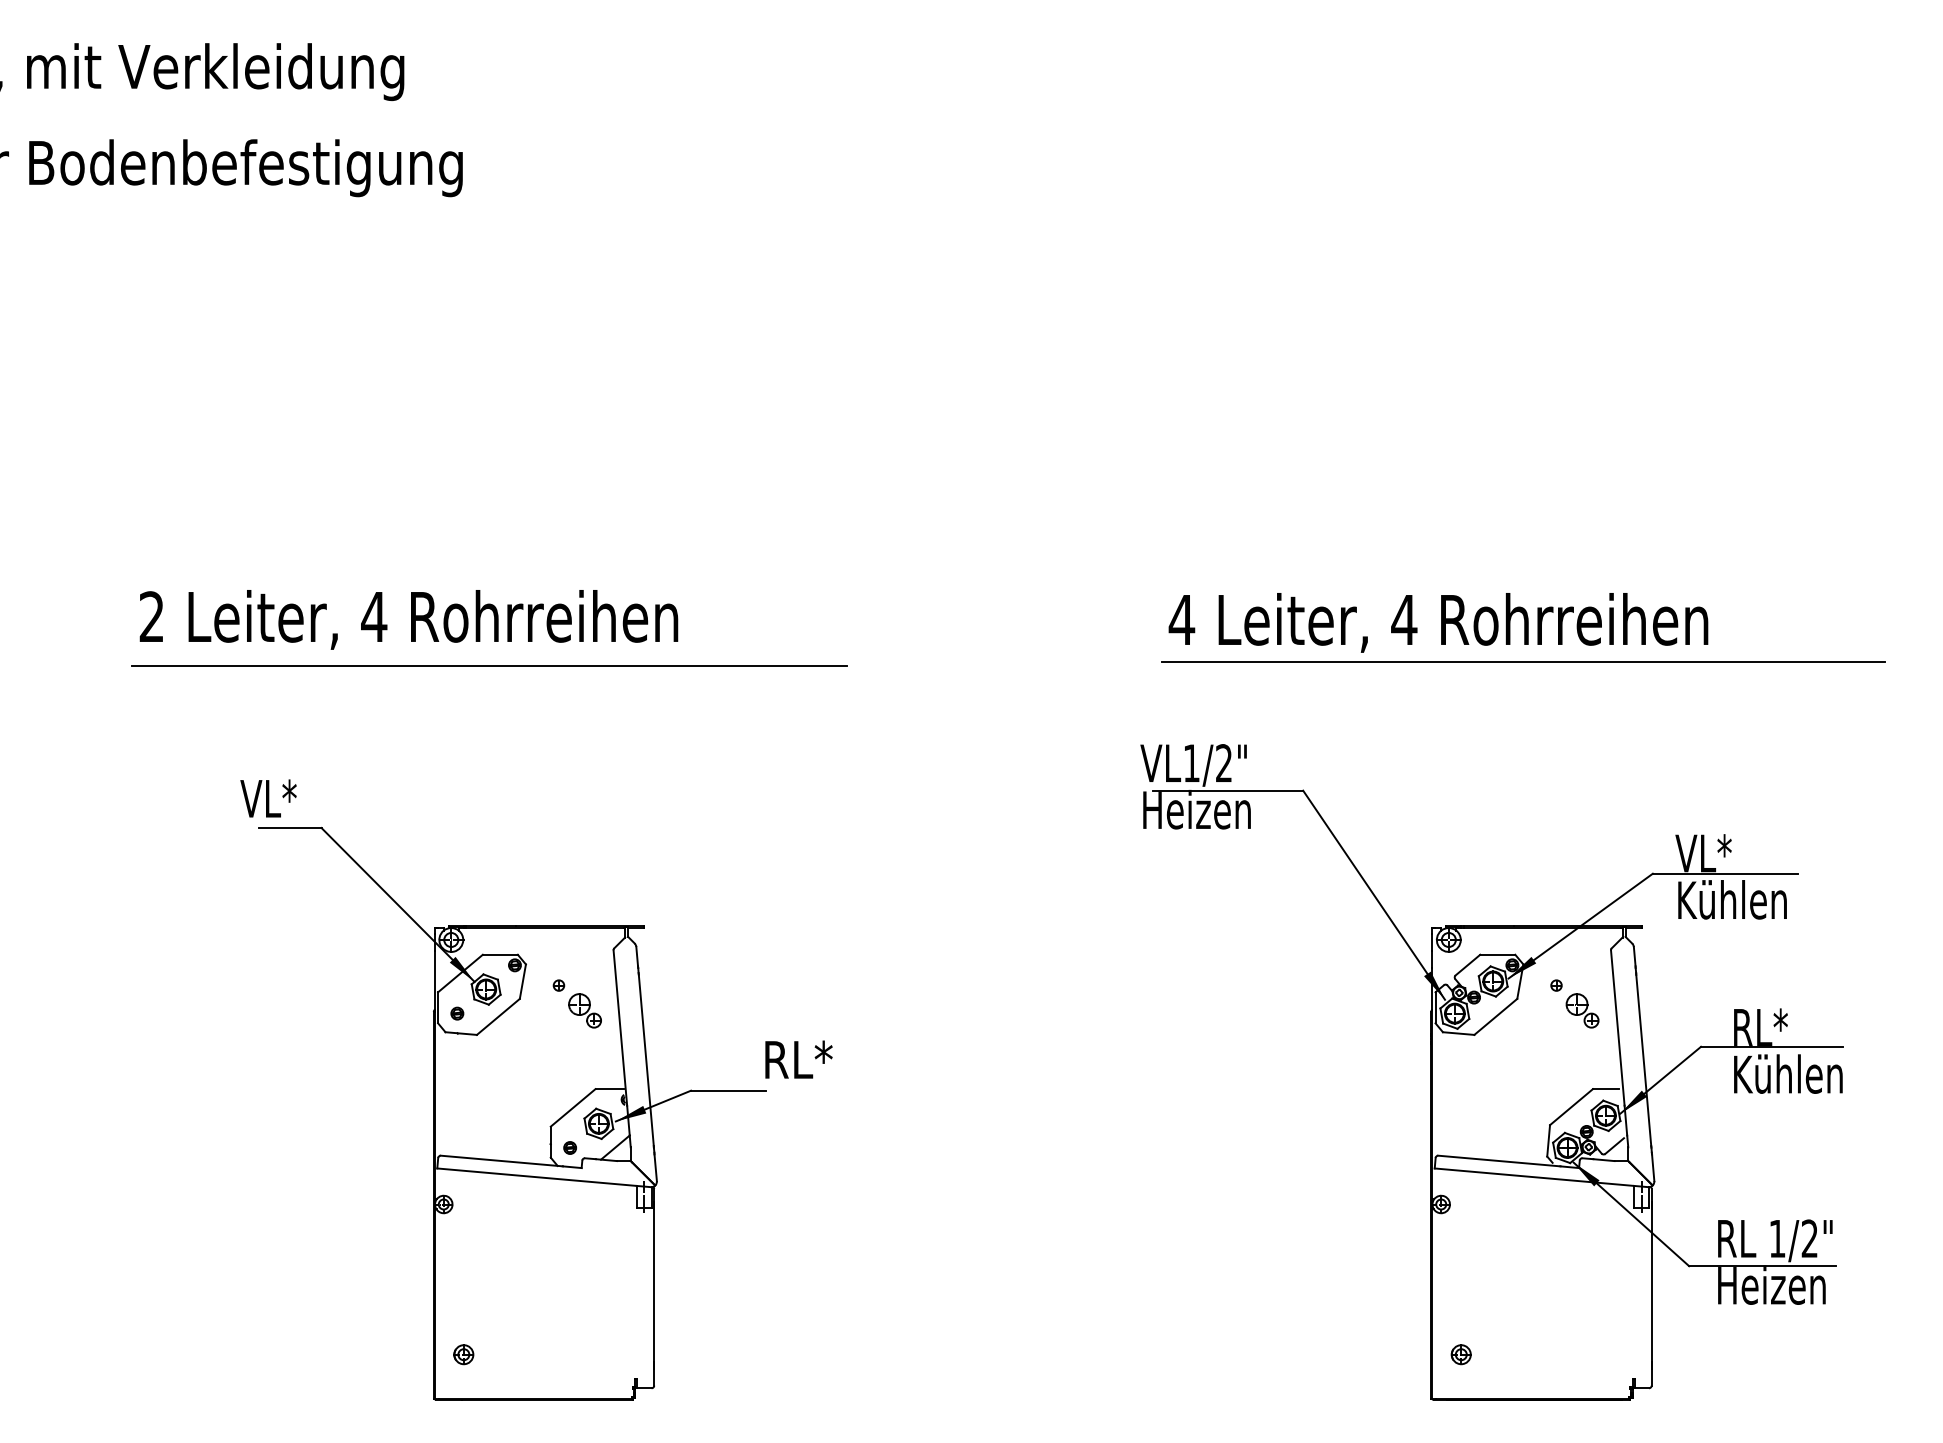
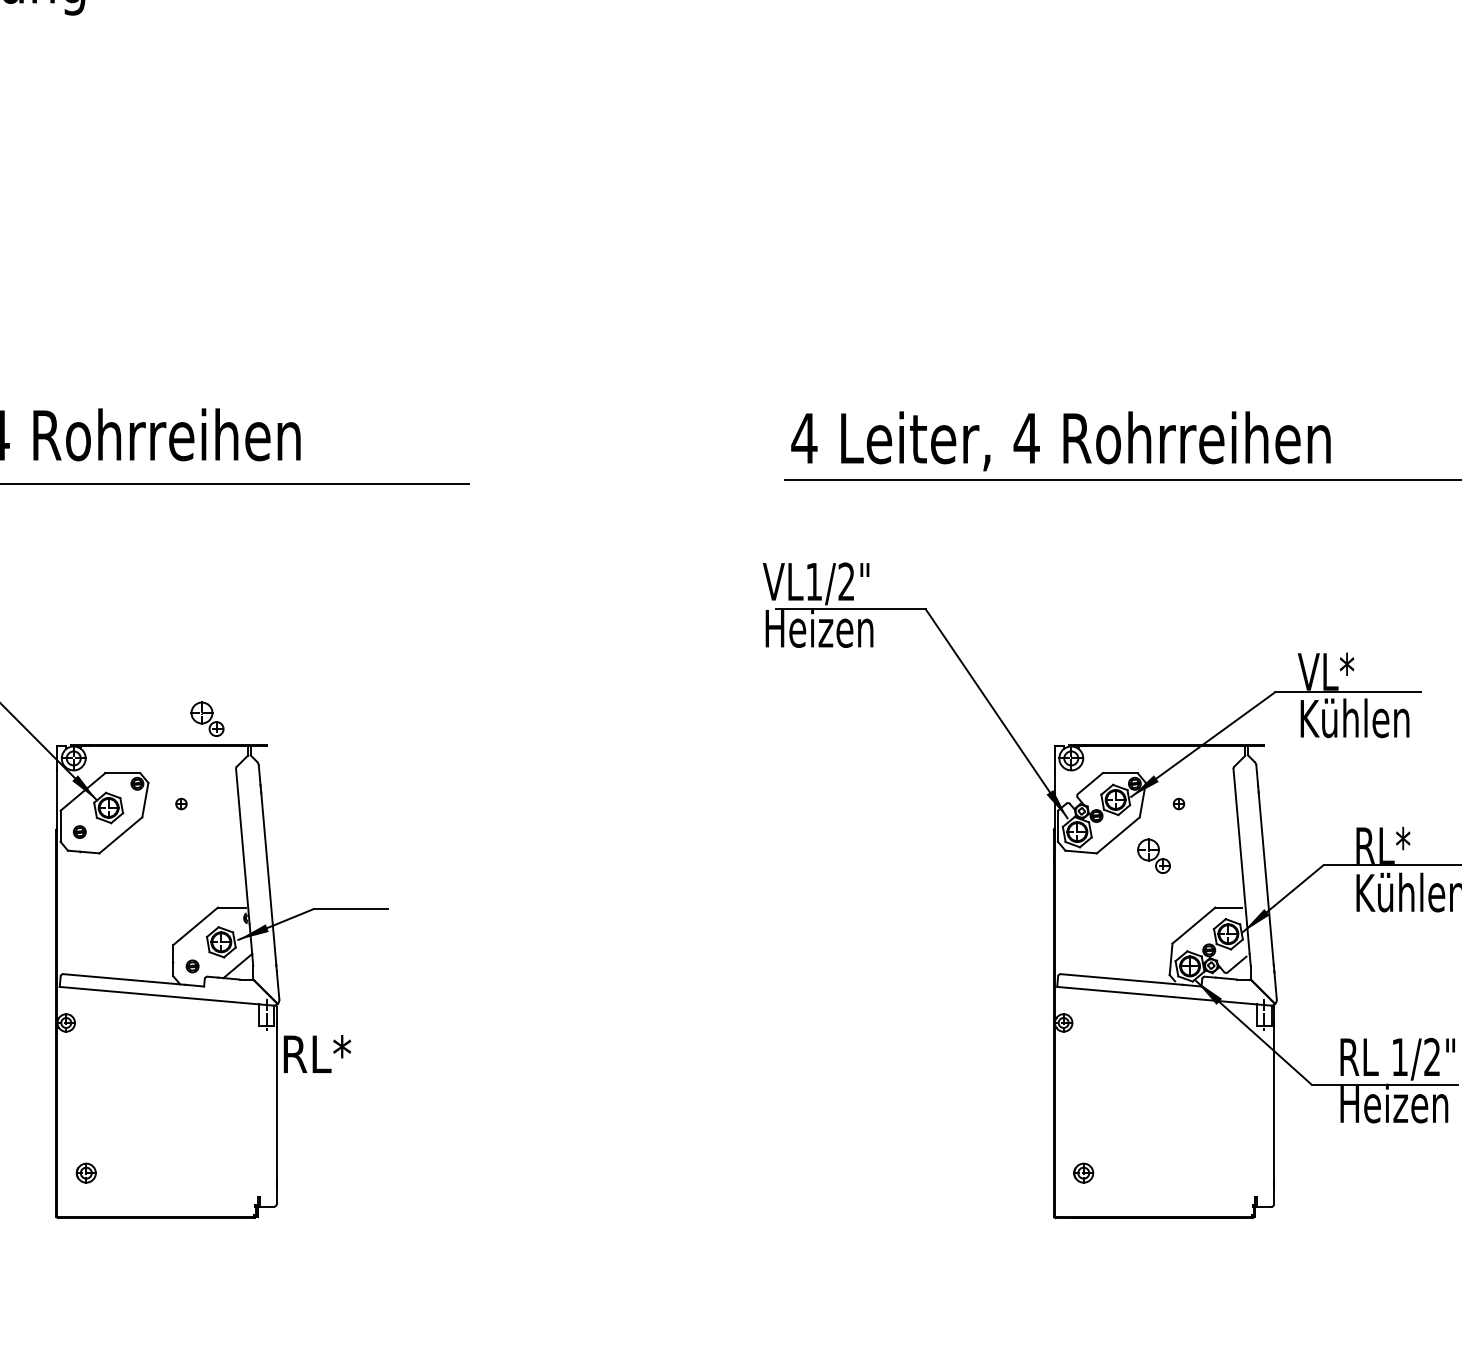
part: (584, 1010) -> (206, 718), moved
part: (1582, 1010) -> (1153, 855), moved
text: (798, 1059) -> (316, 1053), moved

